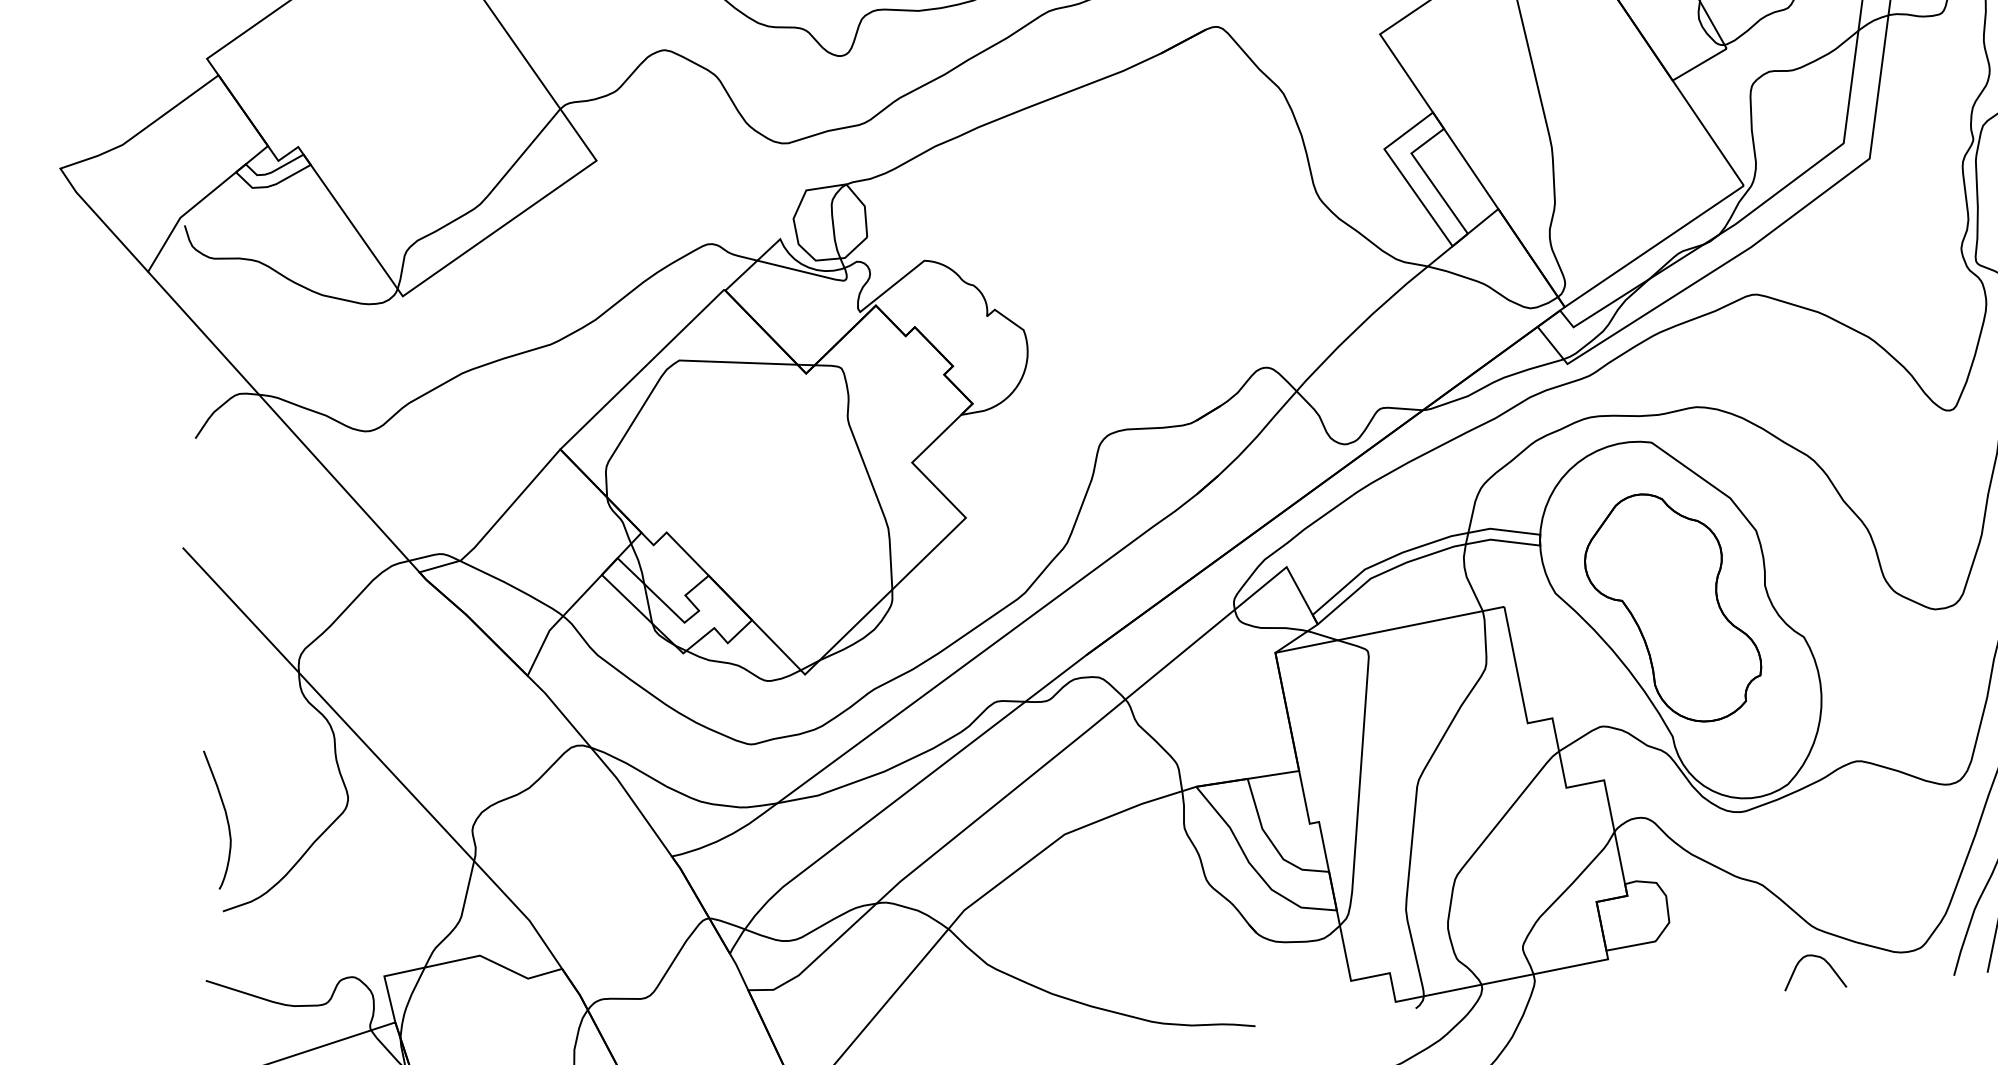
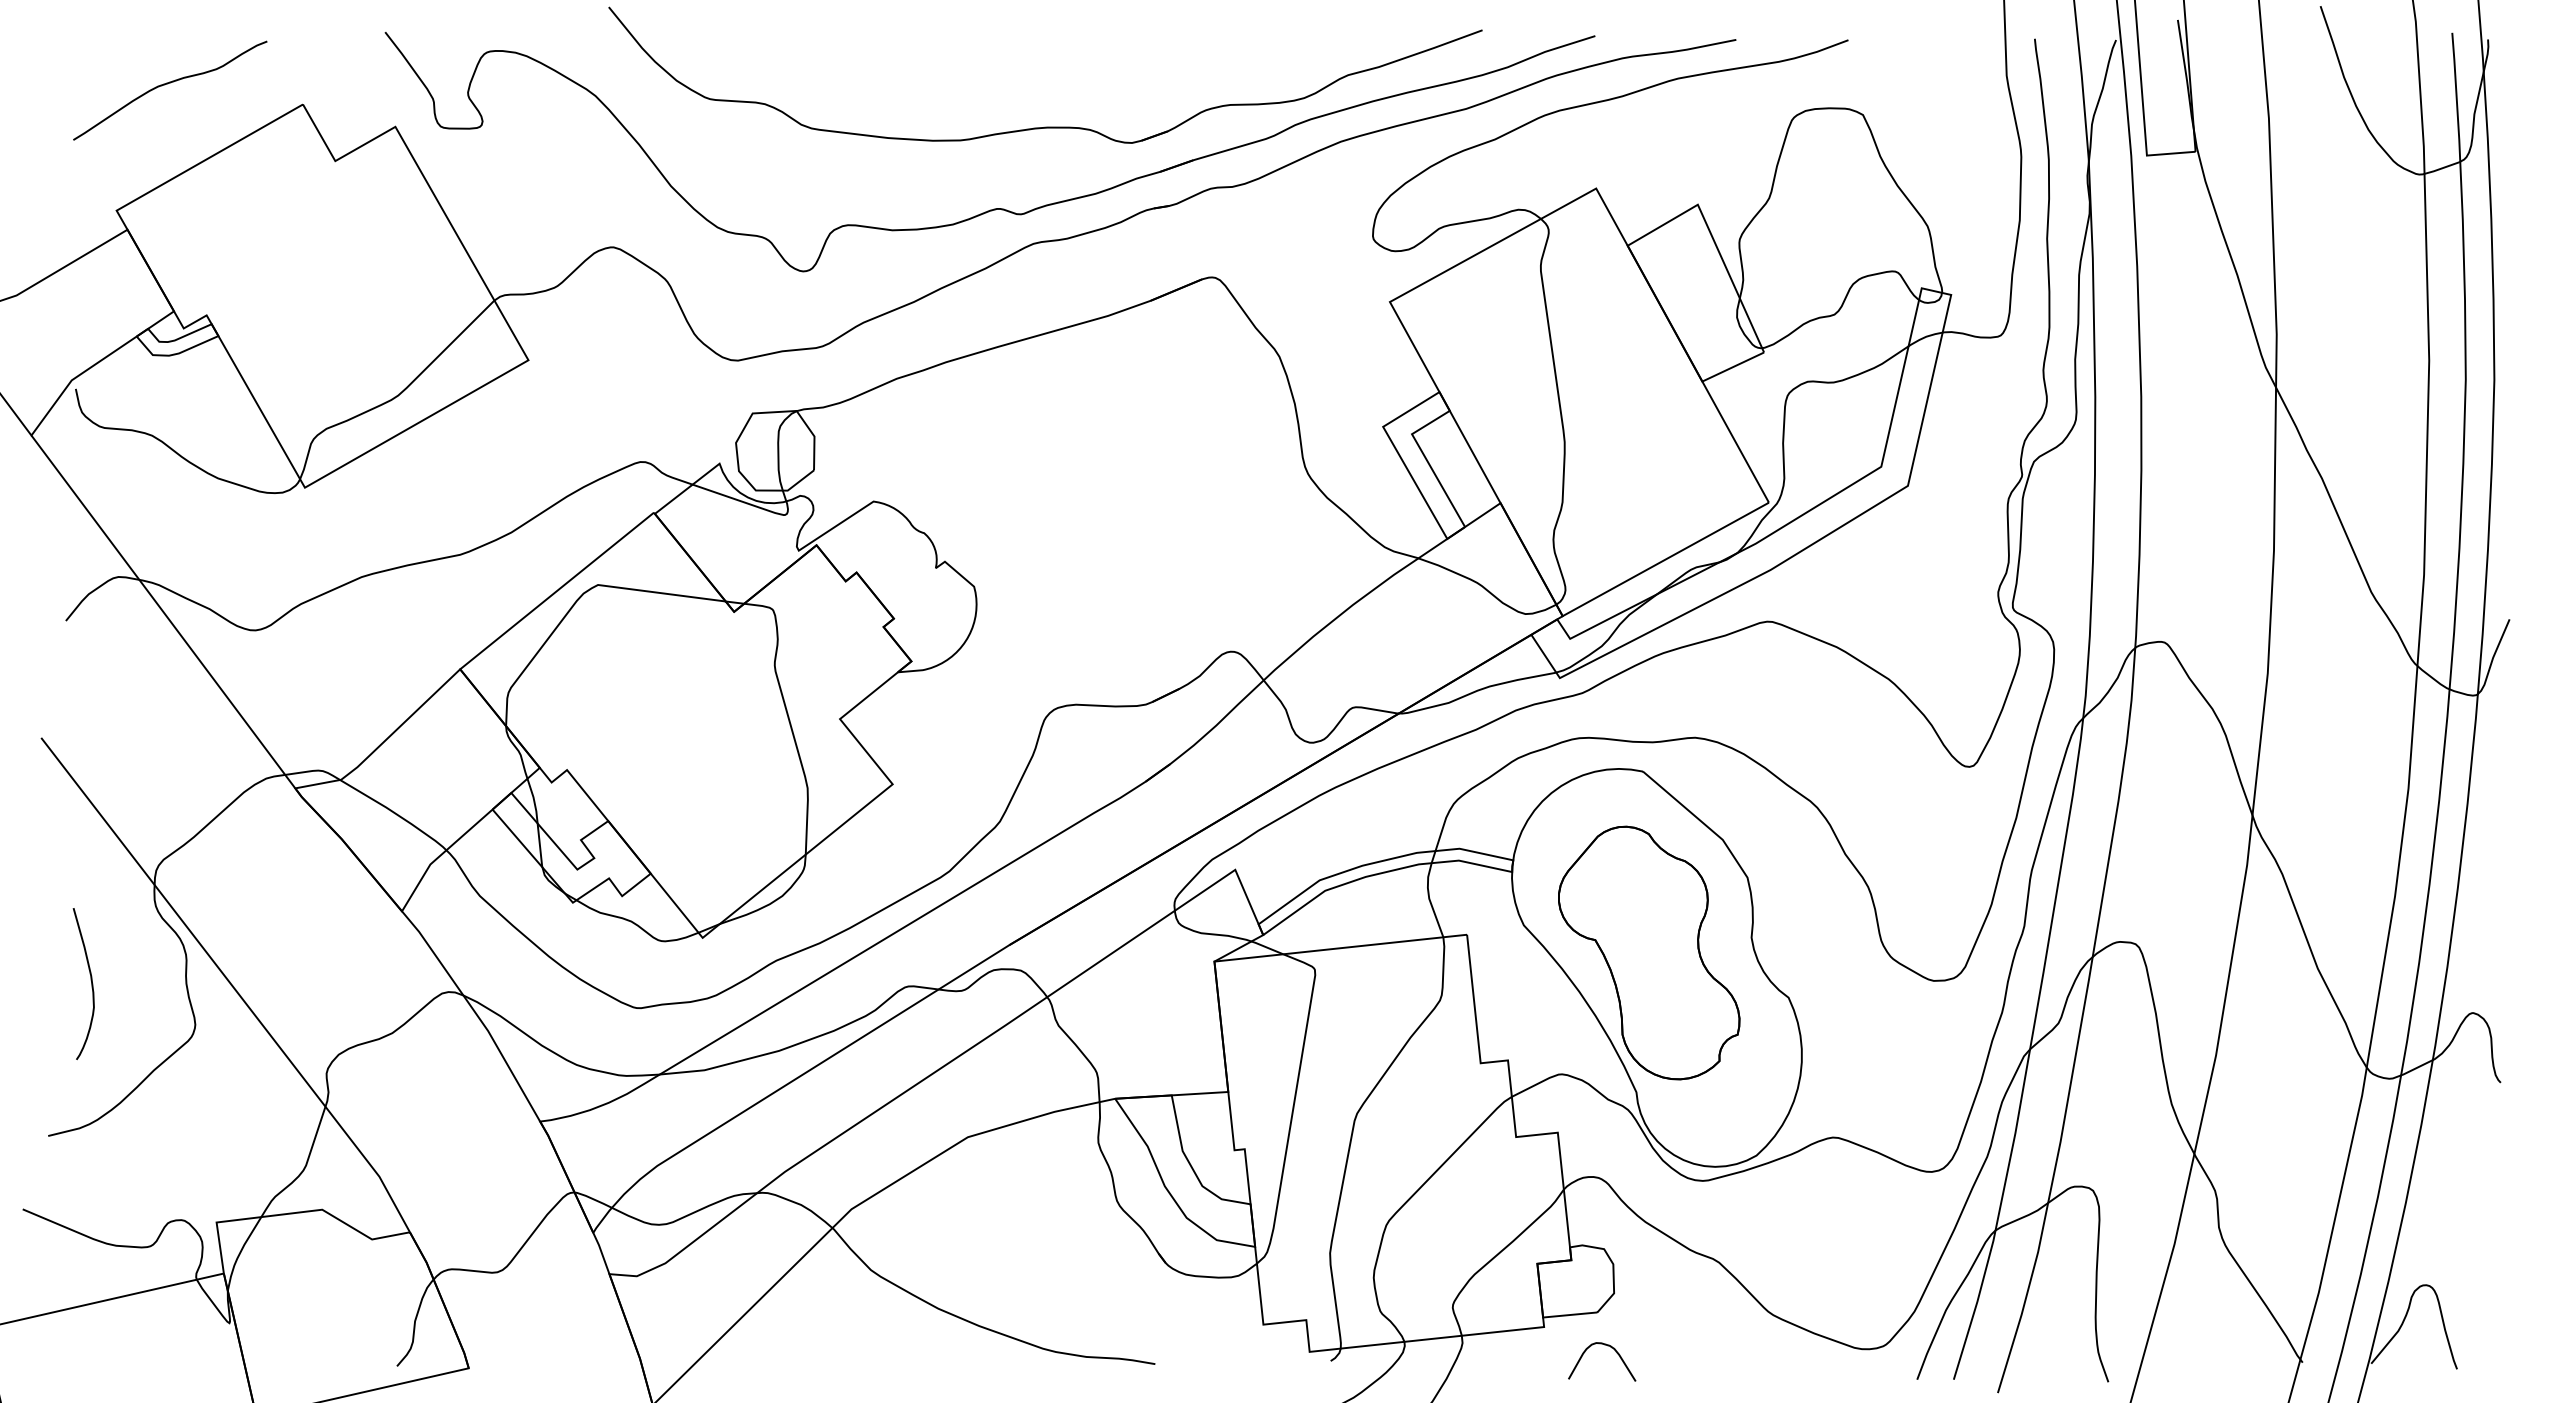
curve: (226, 819) -> (91, 984), moved
curve: (1817, 957) -> (1607, 1346), moved

